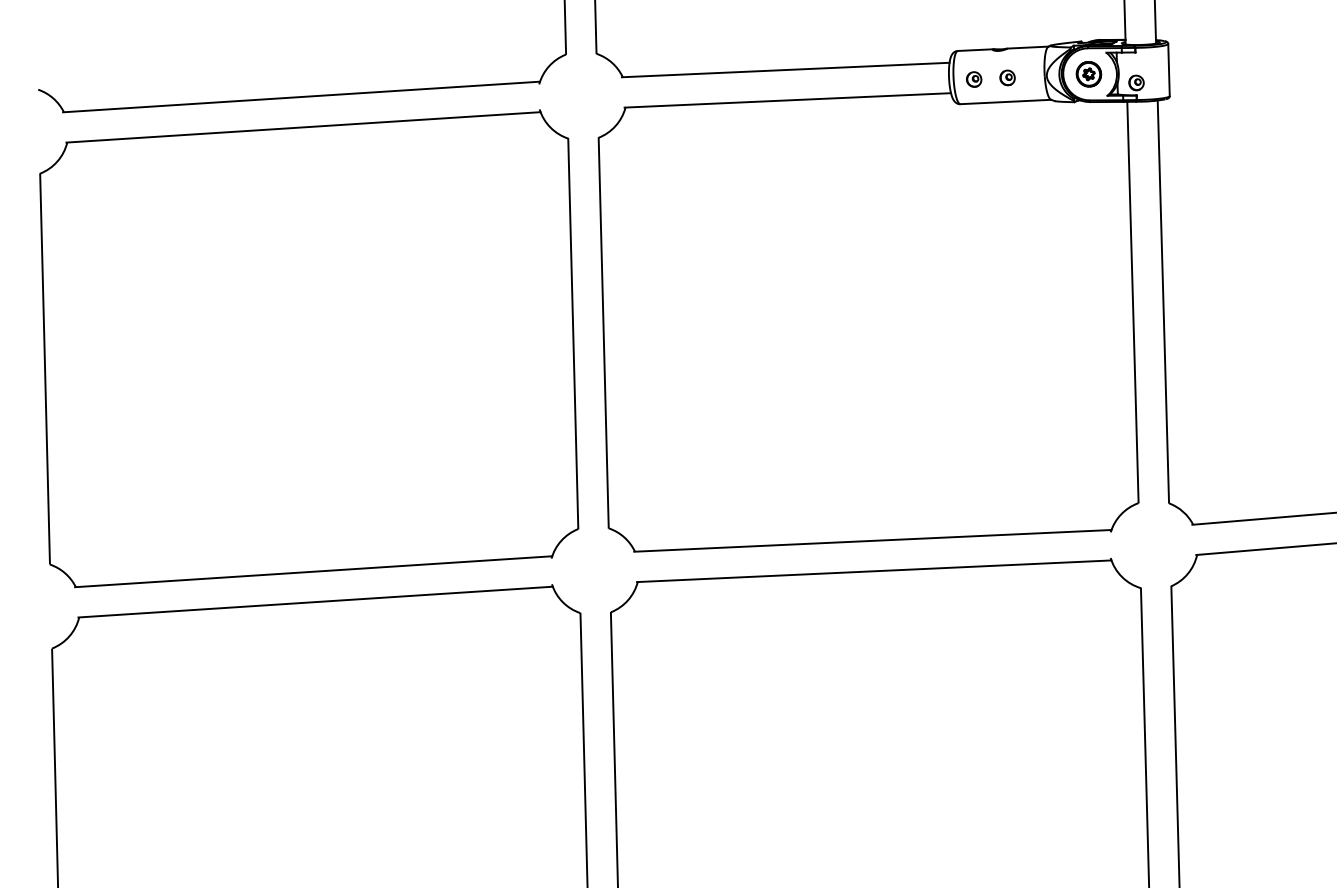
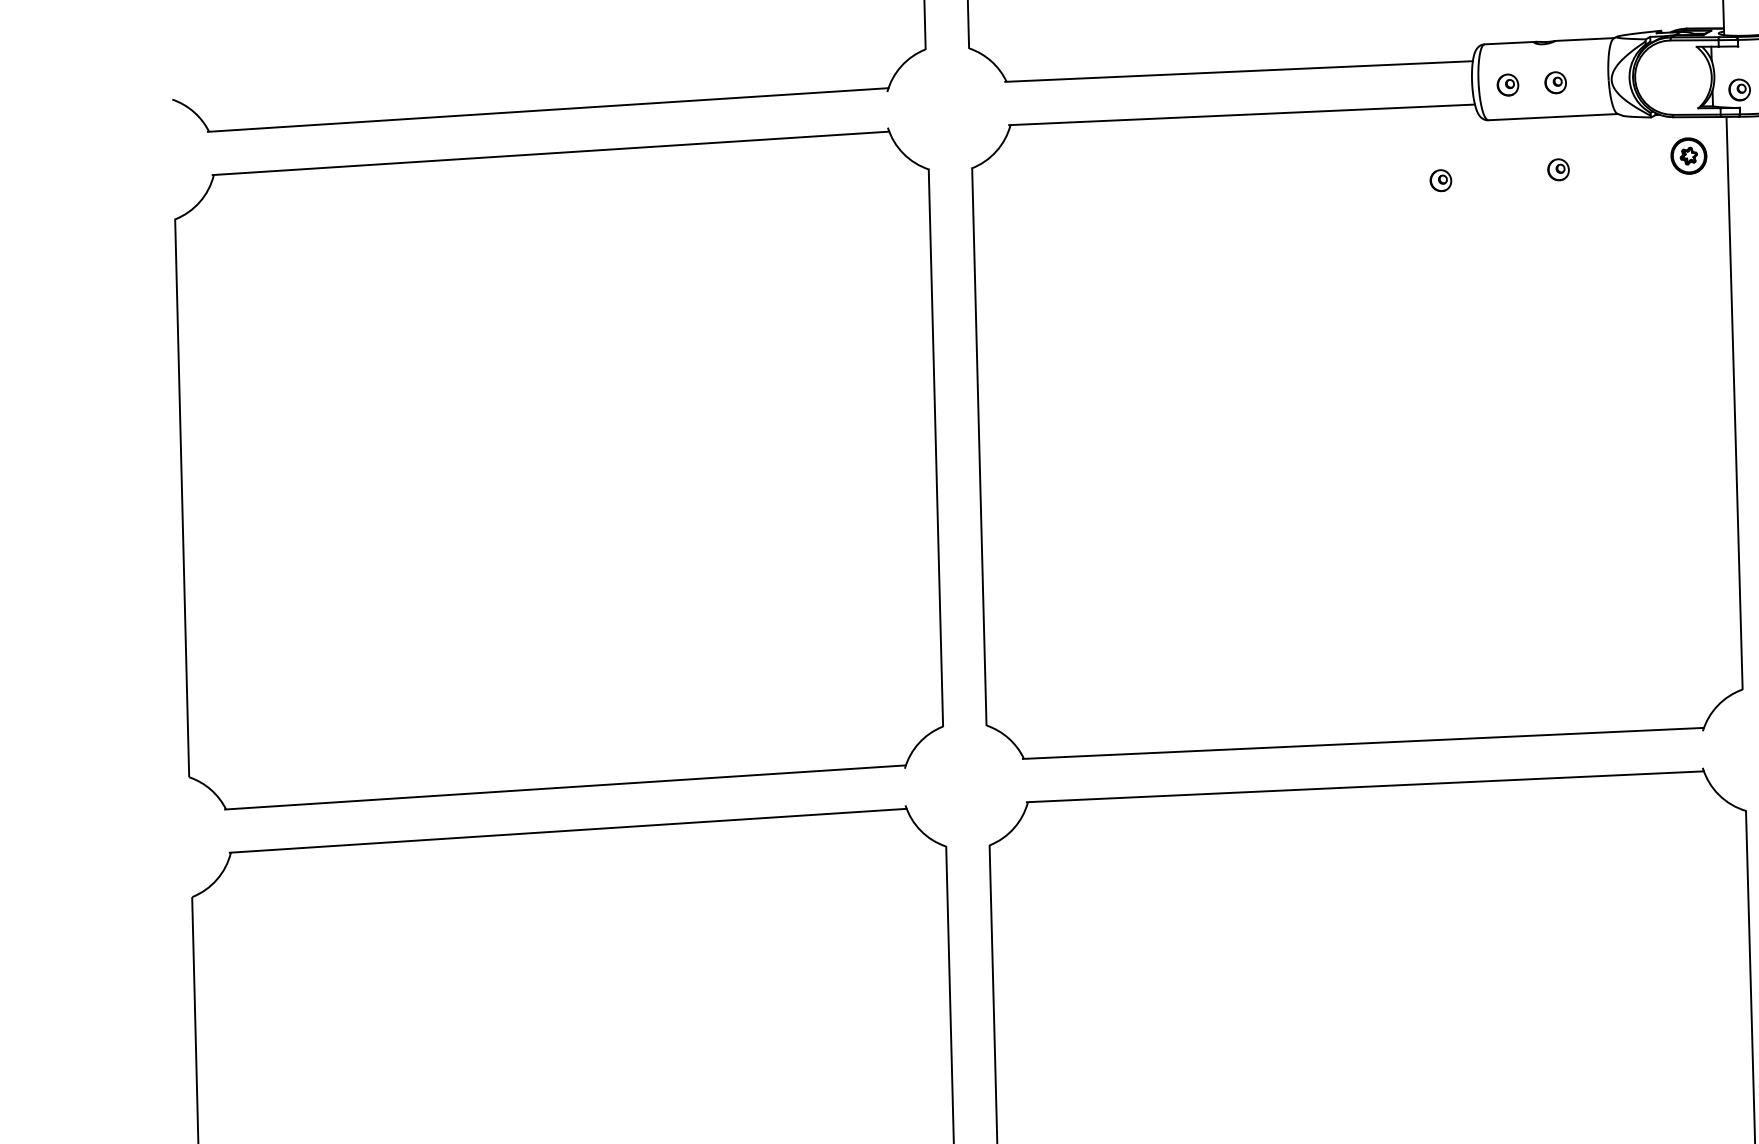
part: (1088, 74) -> (1688, 156), moved
part: (1009, 138) -> (1558, 169), added
part: (927, 146) -> (1441, 180), added

